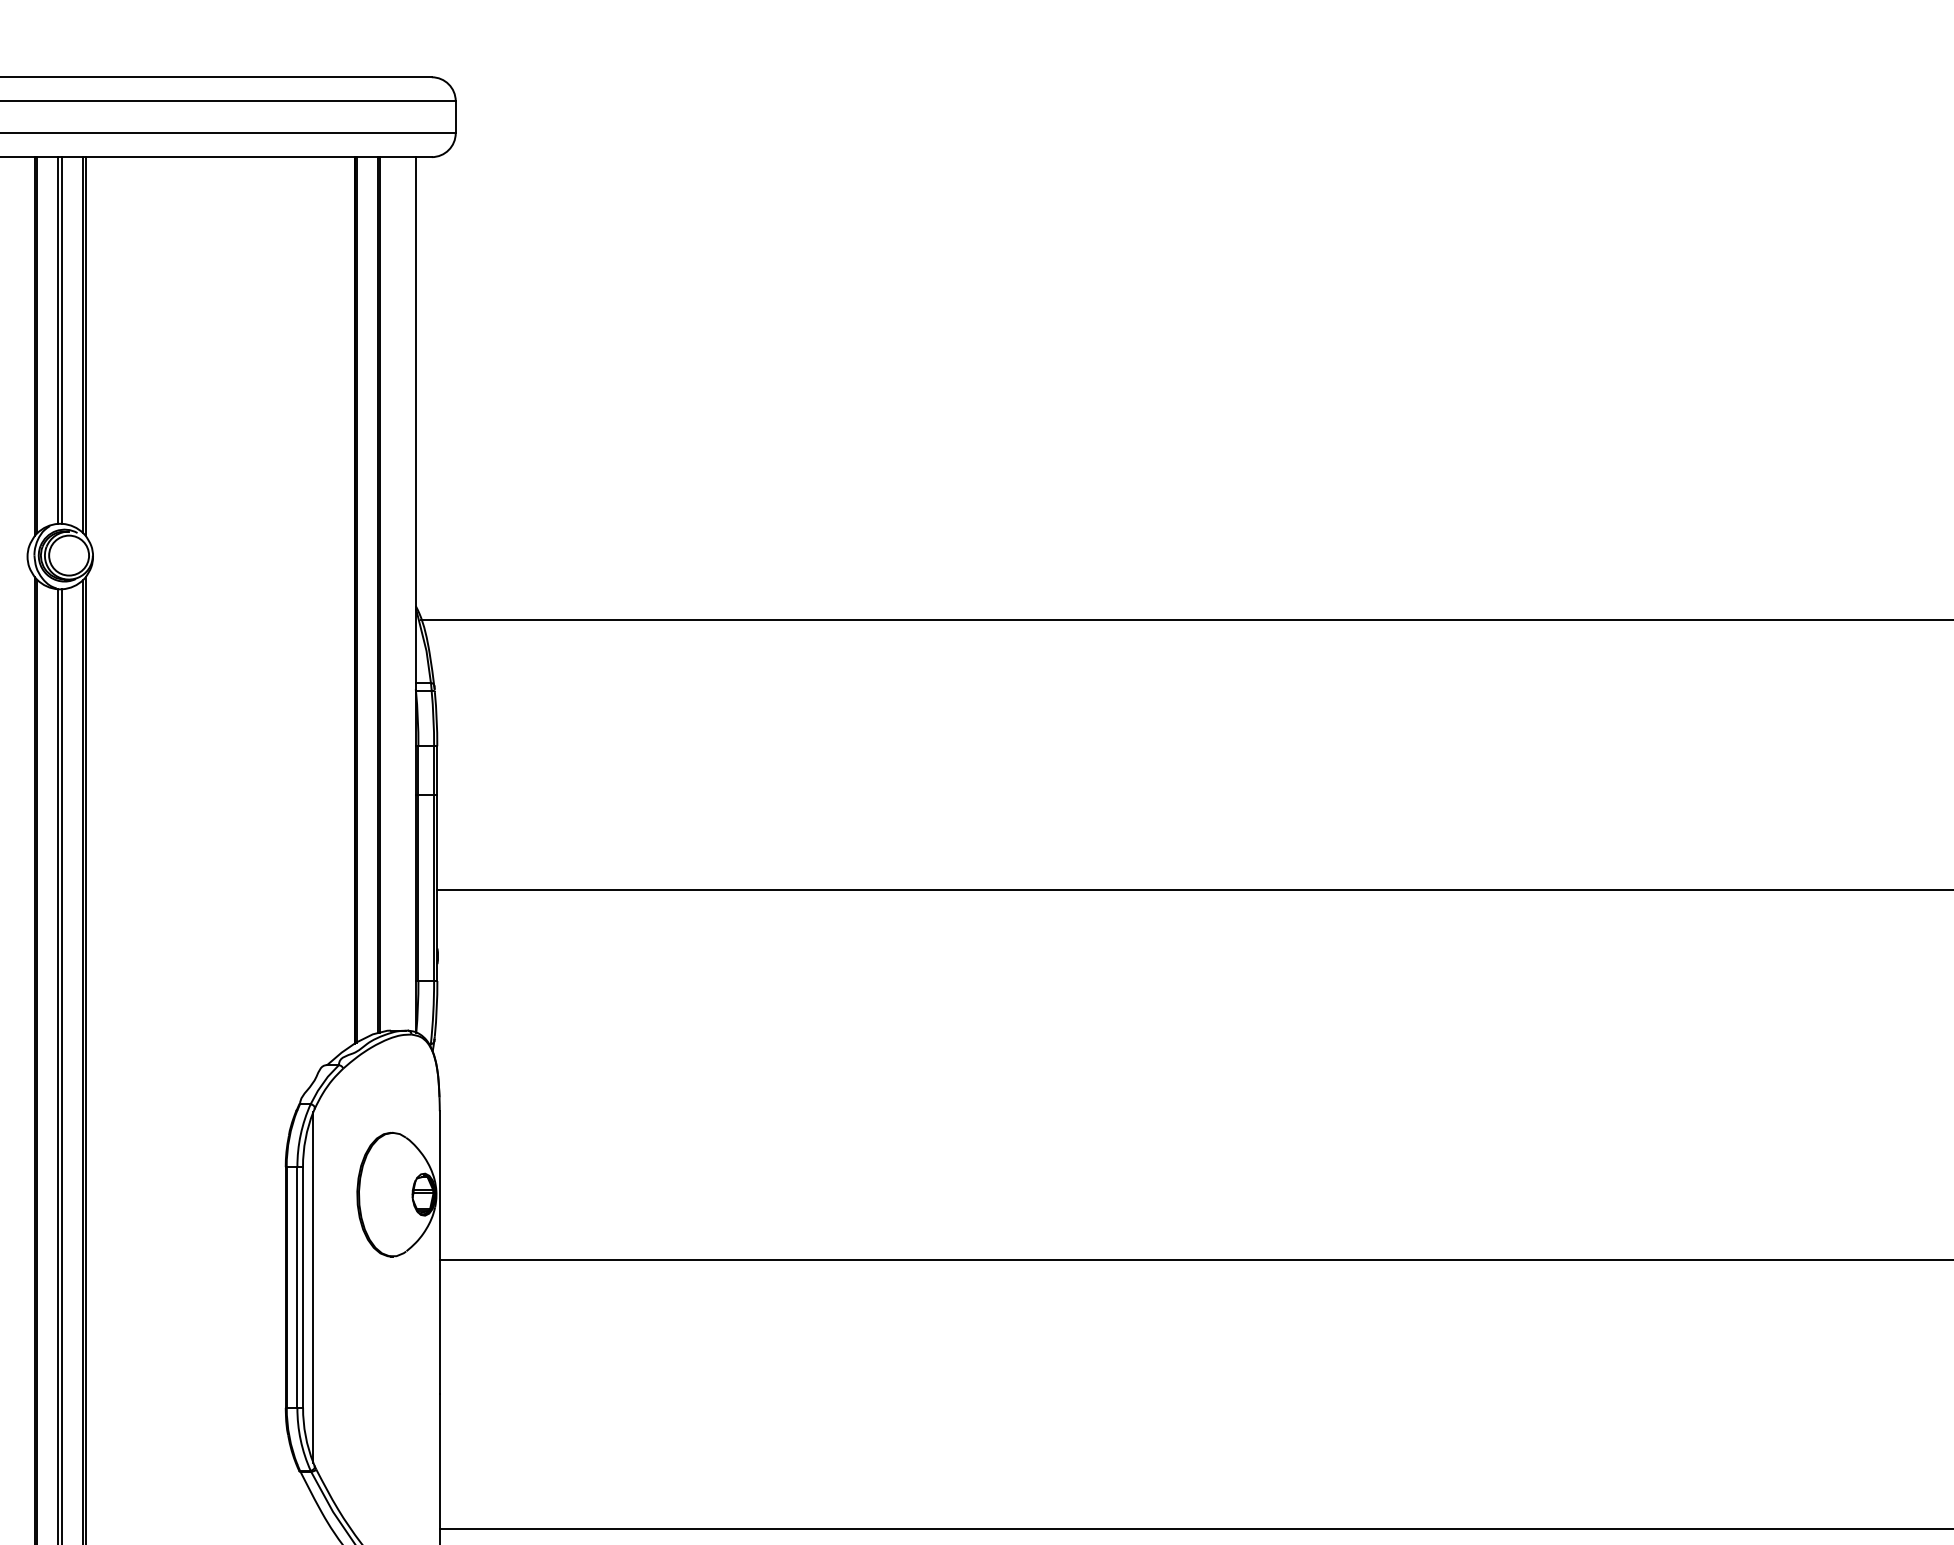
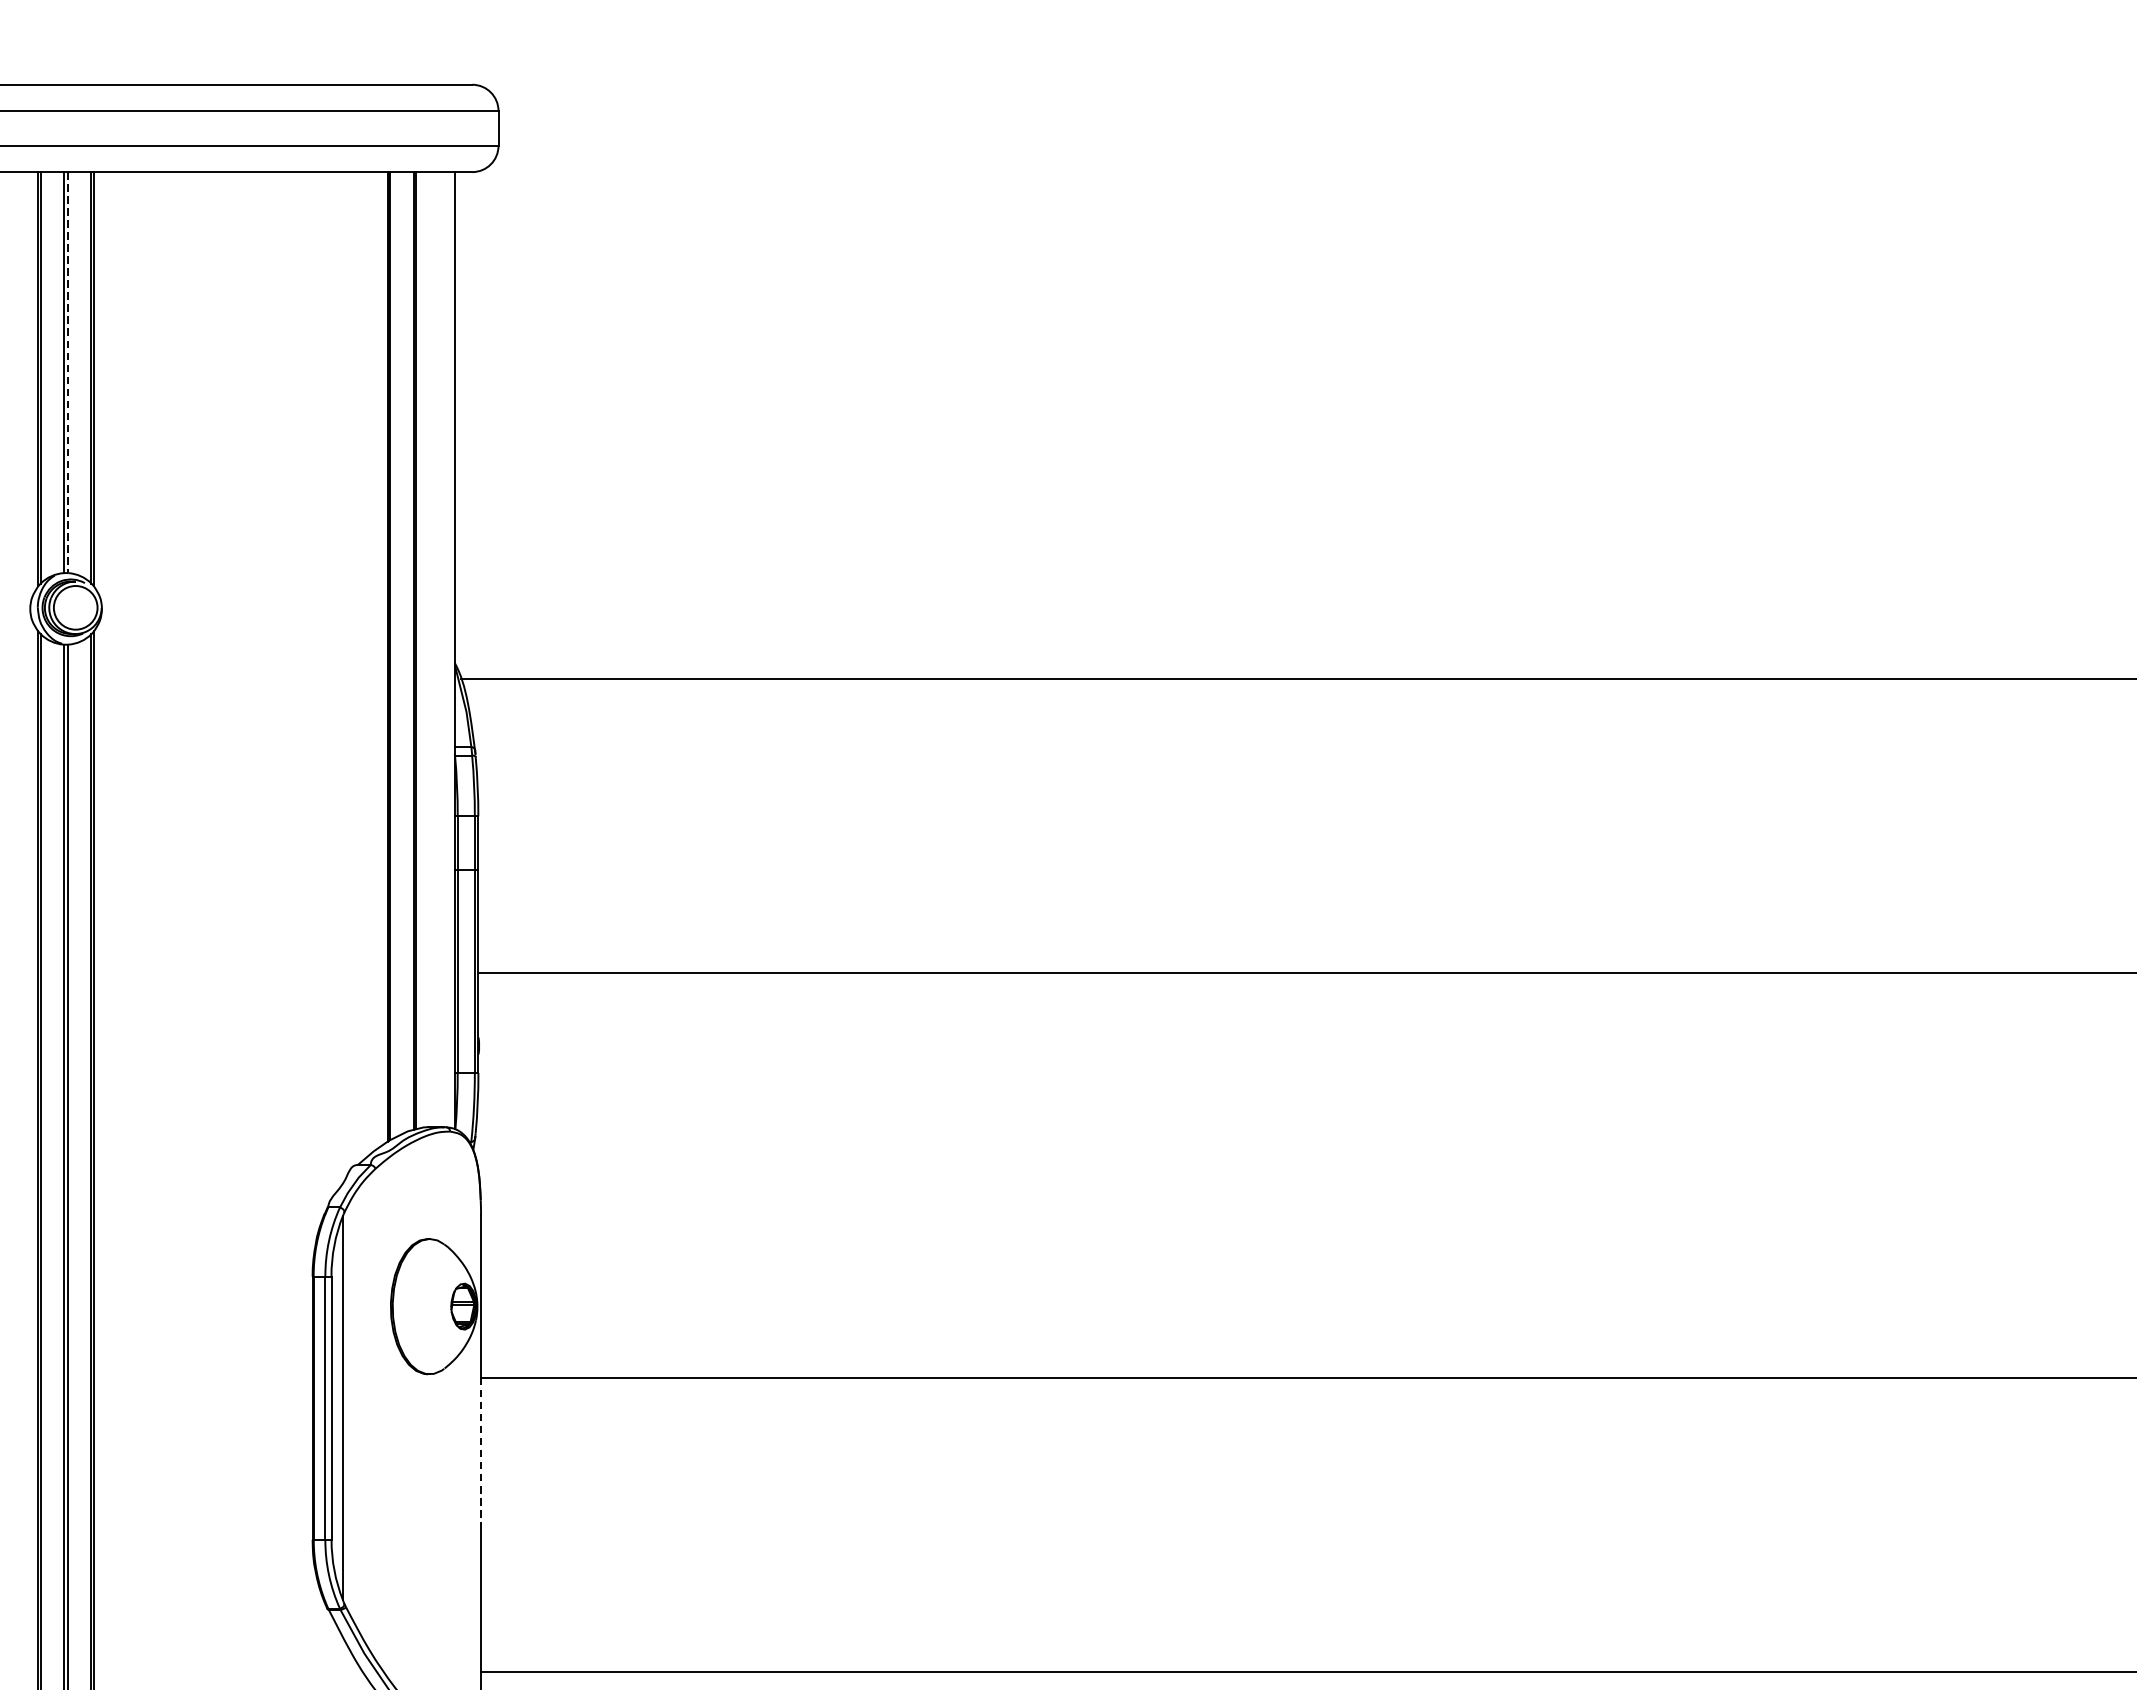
line: (62, 341) -> (68, 373), solid -> dashed
line: (439, 1327) -> (480, 1451), solid -> dashed

